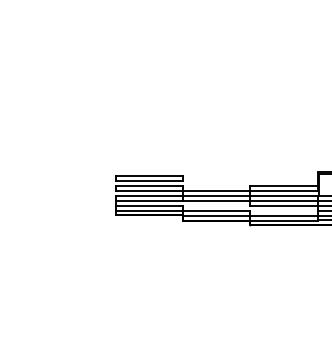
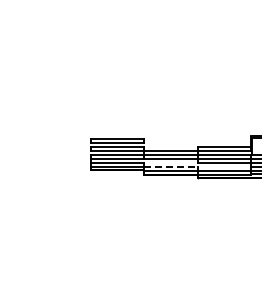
line: (217, 210) -> (171, 166), solid -> dashed

